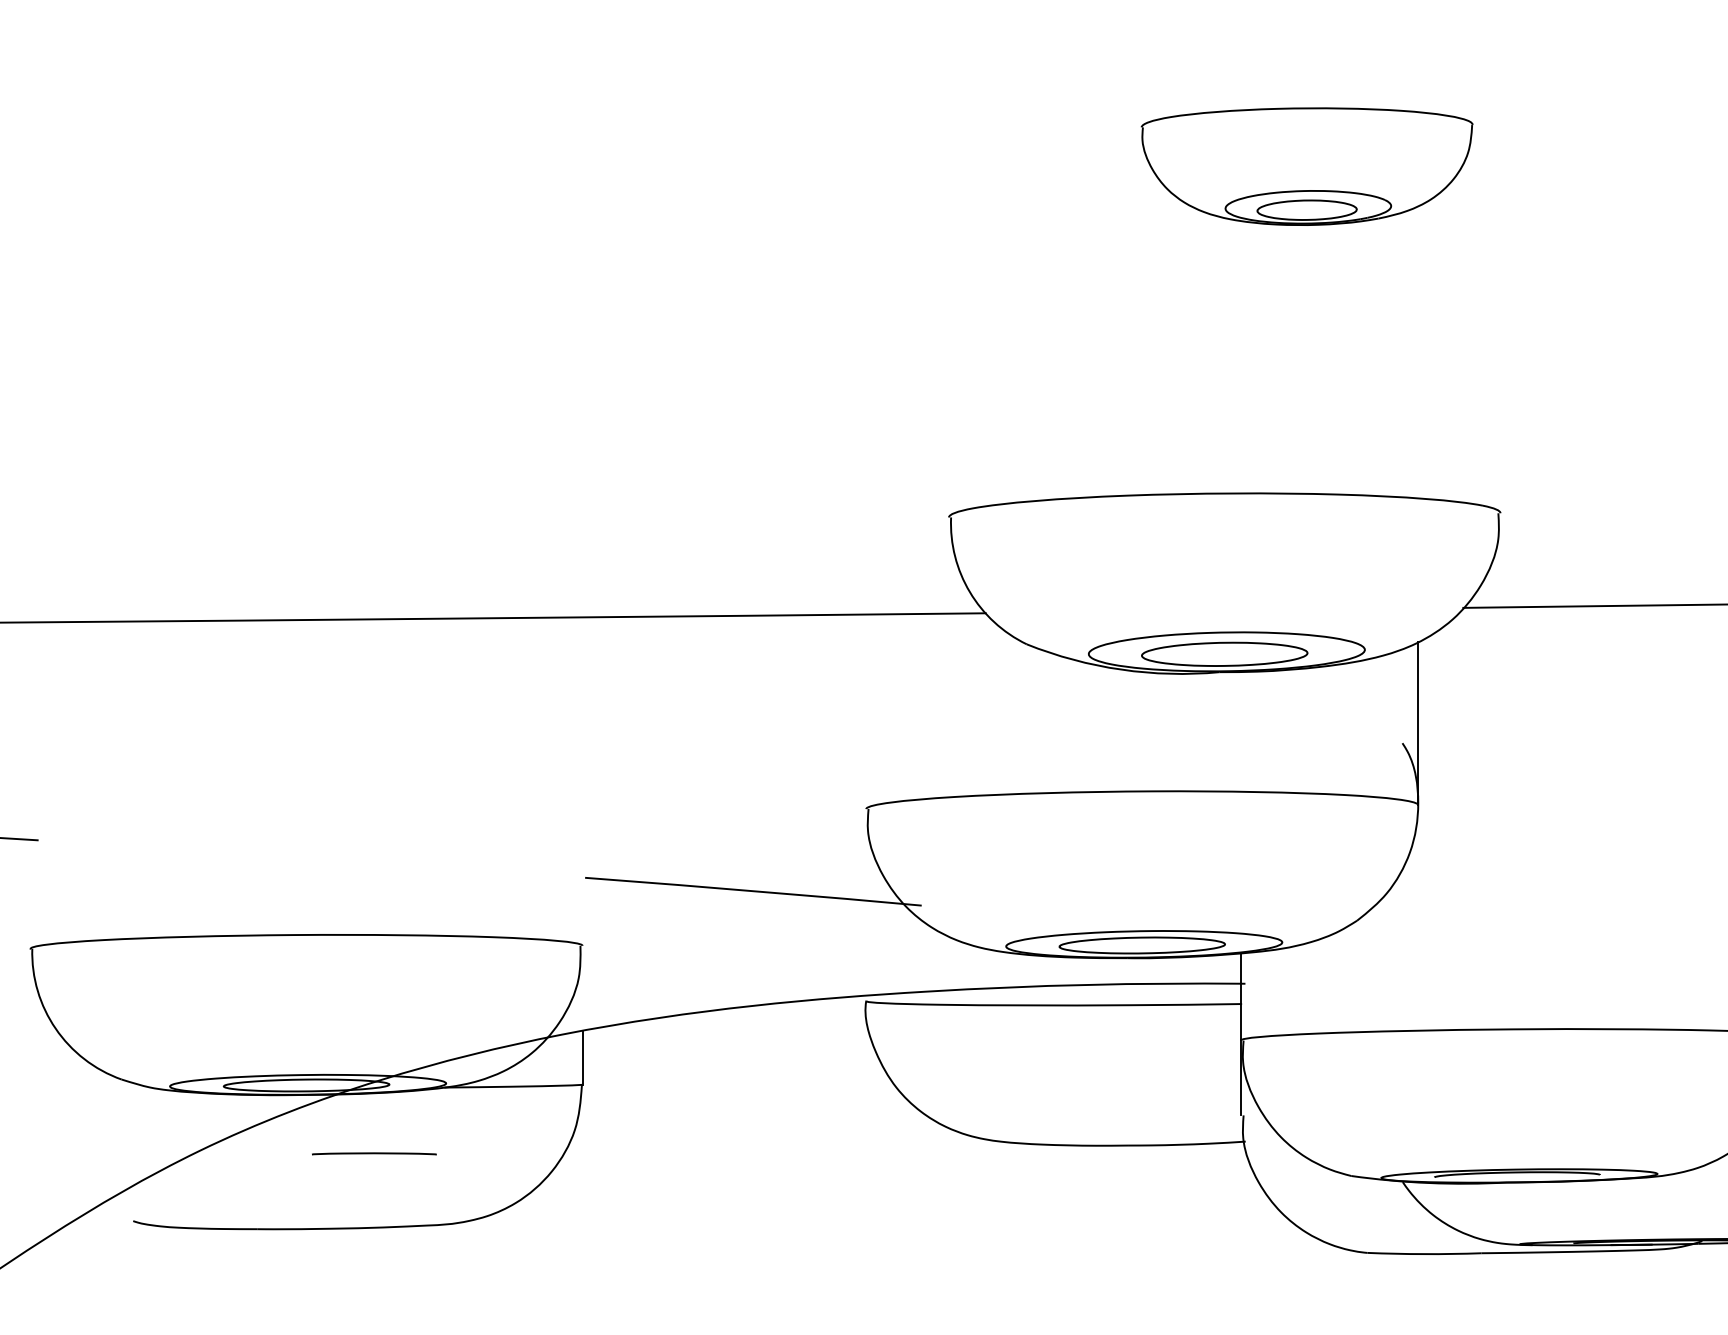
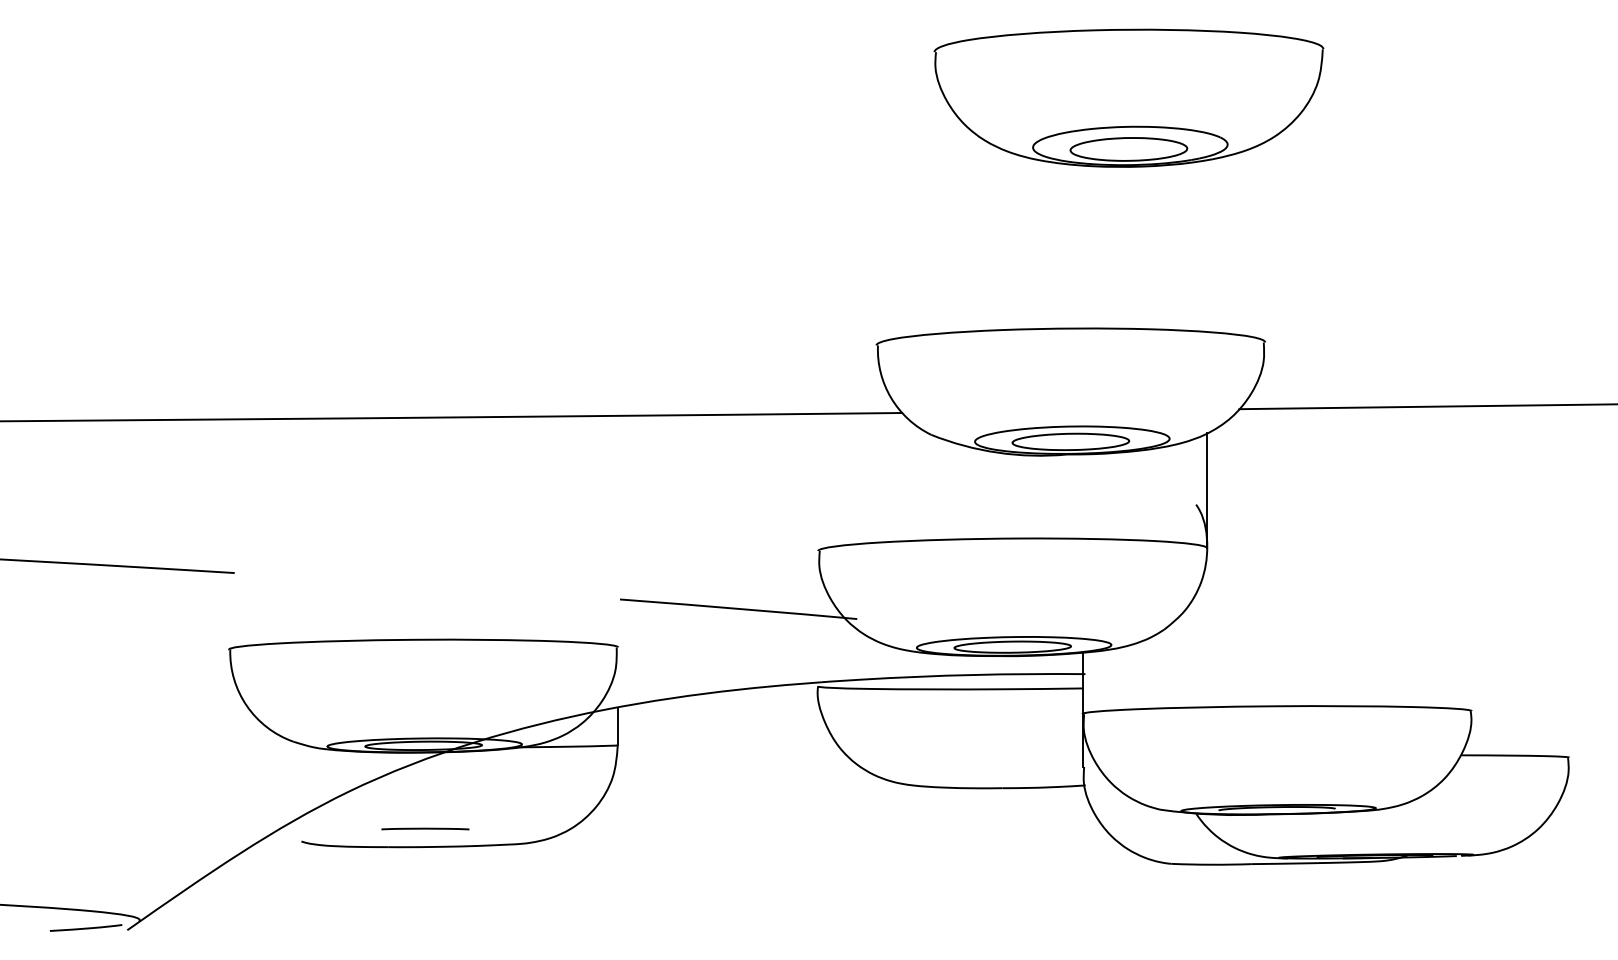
part: (1306, 165) -> (1128, 97), size x1.67
line: (374, 1153) -> (425, 828), moved

